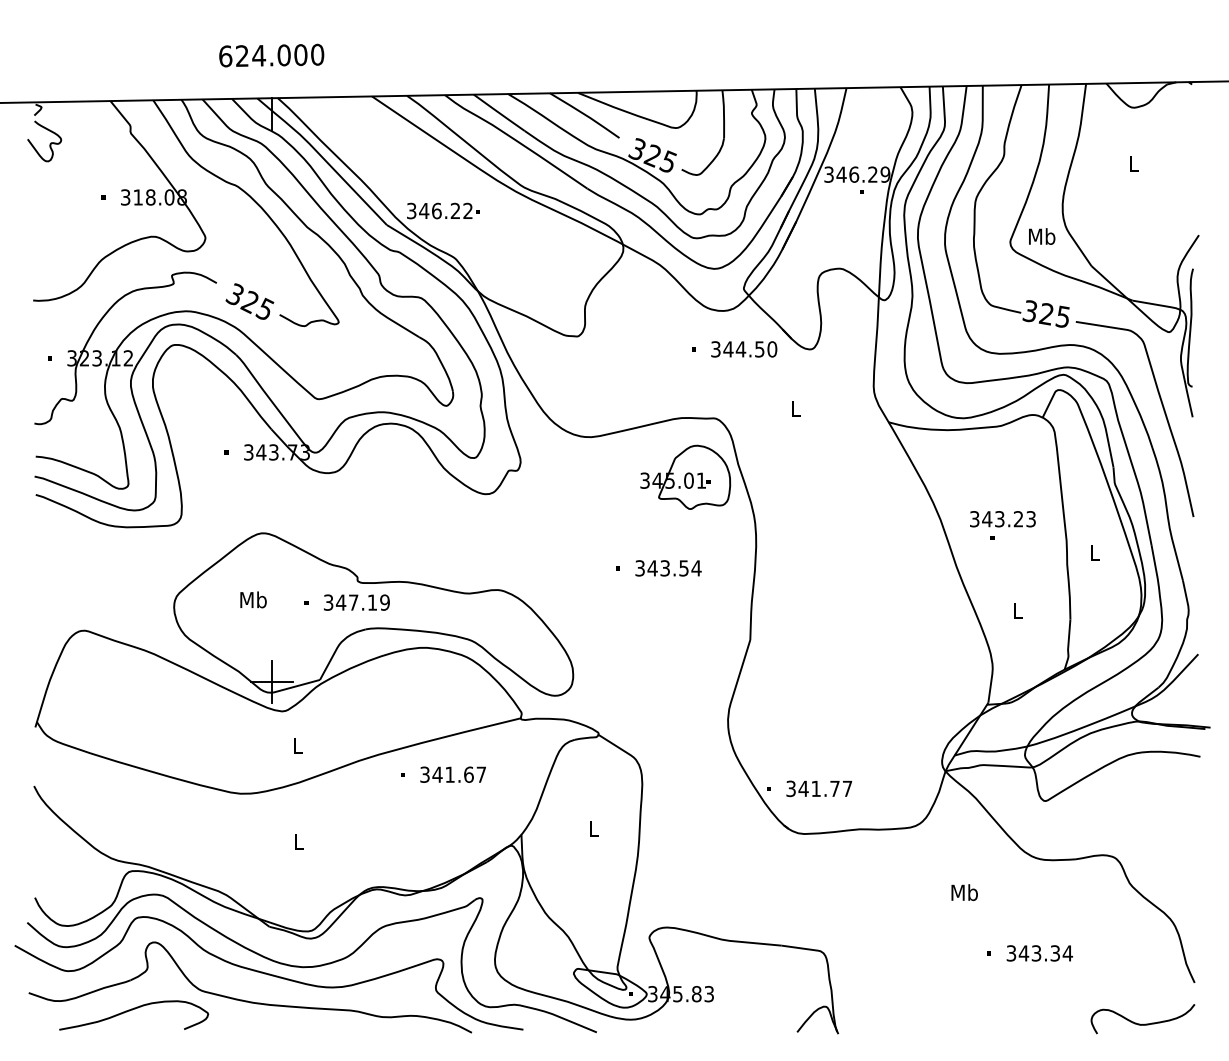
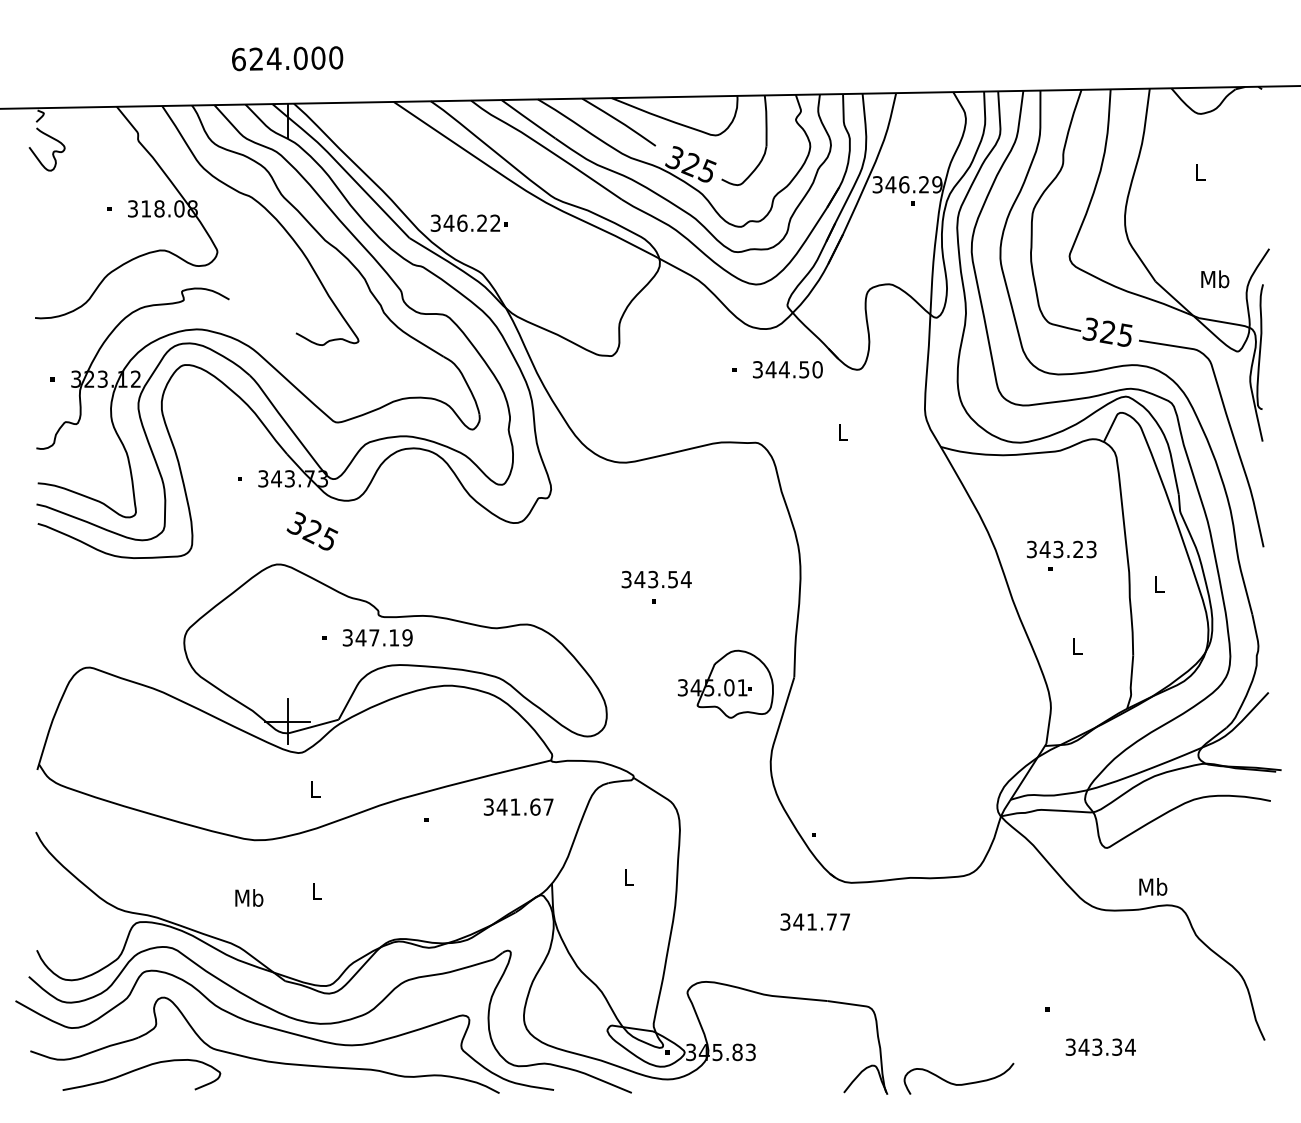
text: (1042, 236) -> (1215, 279), moved
text: (249, 300) -> (312, 530), moved
part: (685, 476) -> (725, 683), moved
text: (668, 568) -> (656, 579), moved
text: (253, 599) -> (249, 897), moved
text: (452, 774) -> (518, 806), moved
text: (818, 788) -> (814, 921), moved
text: (964, 892) -> (1153, 886), moved
text: (1039, 952) -> (1100, 1046), moved
curve: (1139, 1023) -> (955, 1083), moved

